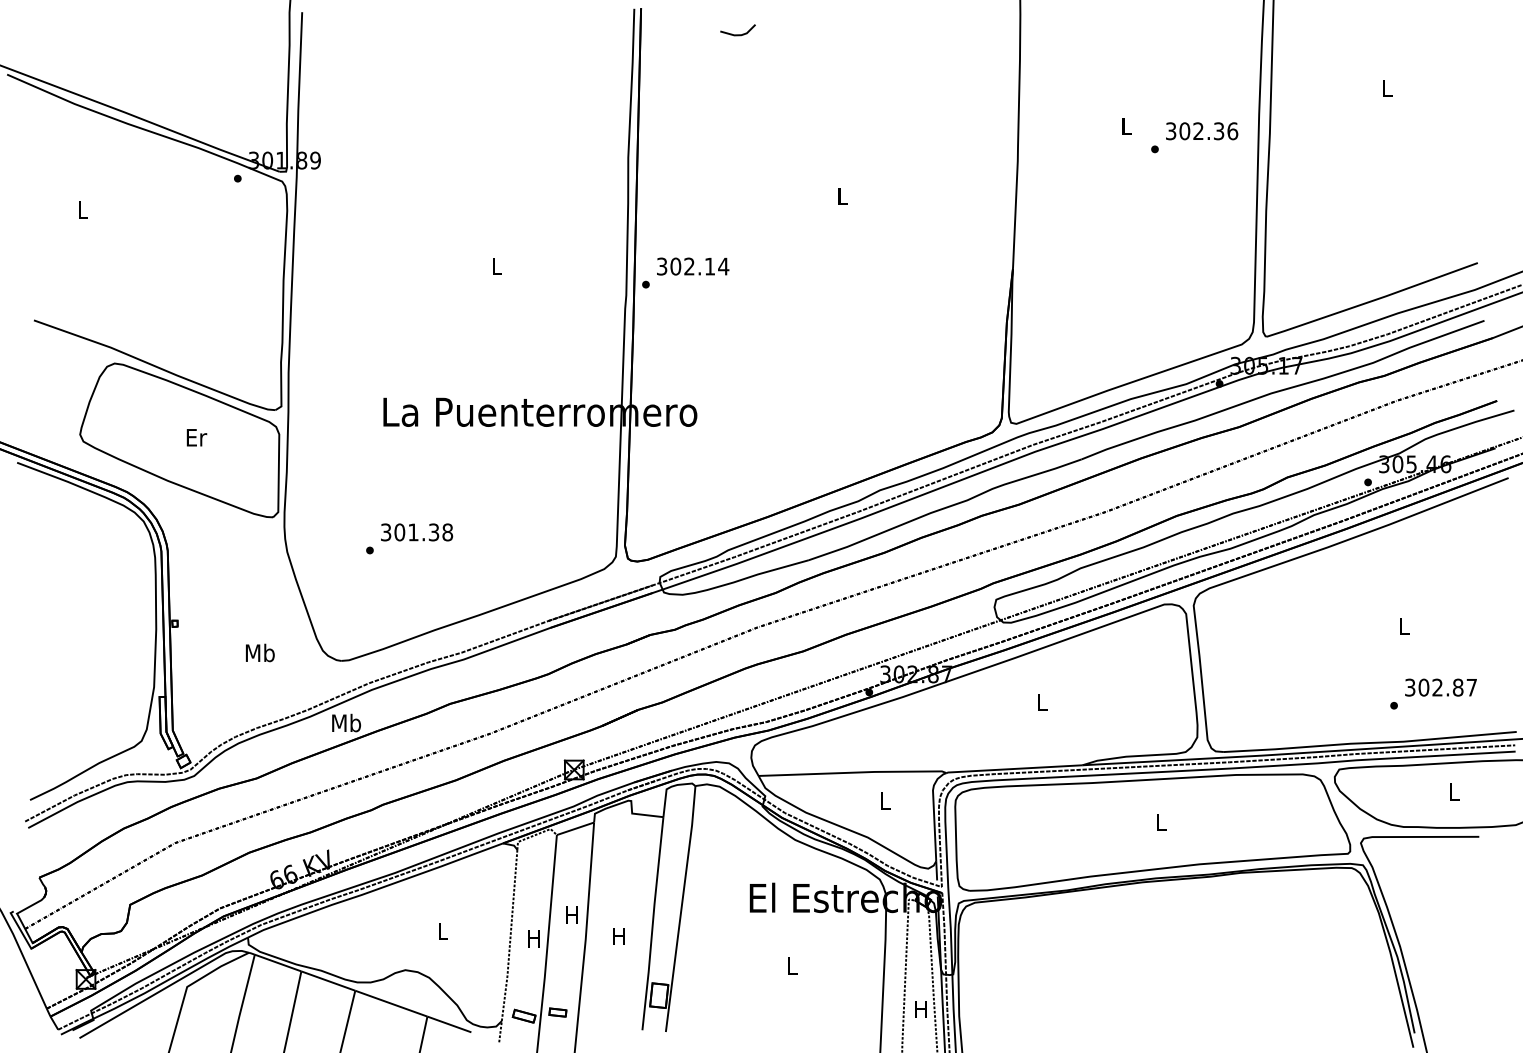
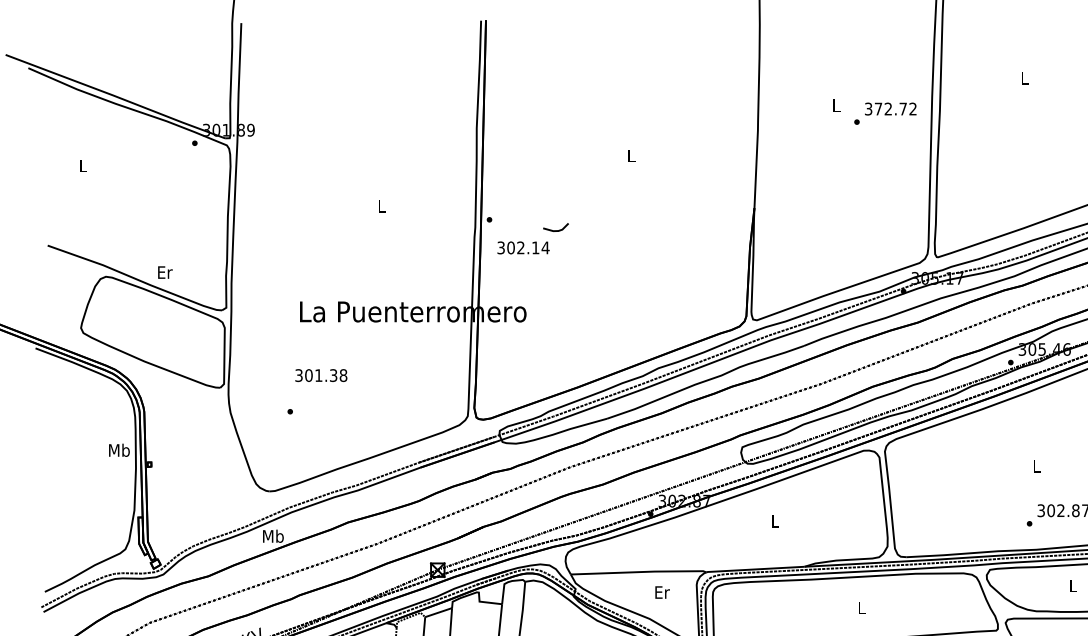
line: (737, 34) -> (555, 230), moved
text: (1208, 131) -> (895, 109), 302.36 -> 372.72
text: (693, 266) -> (523, 247), moved
text: (196, 437) -> (165, 272), moved
text: (417, 532) -> (321, 375), moved
text: (260, 652) -> (119, 449), moved
text: (885, 800) -> (662, 592), L -> Er

